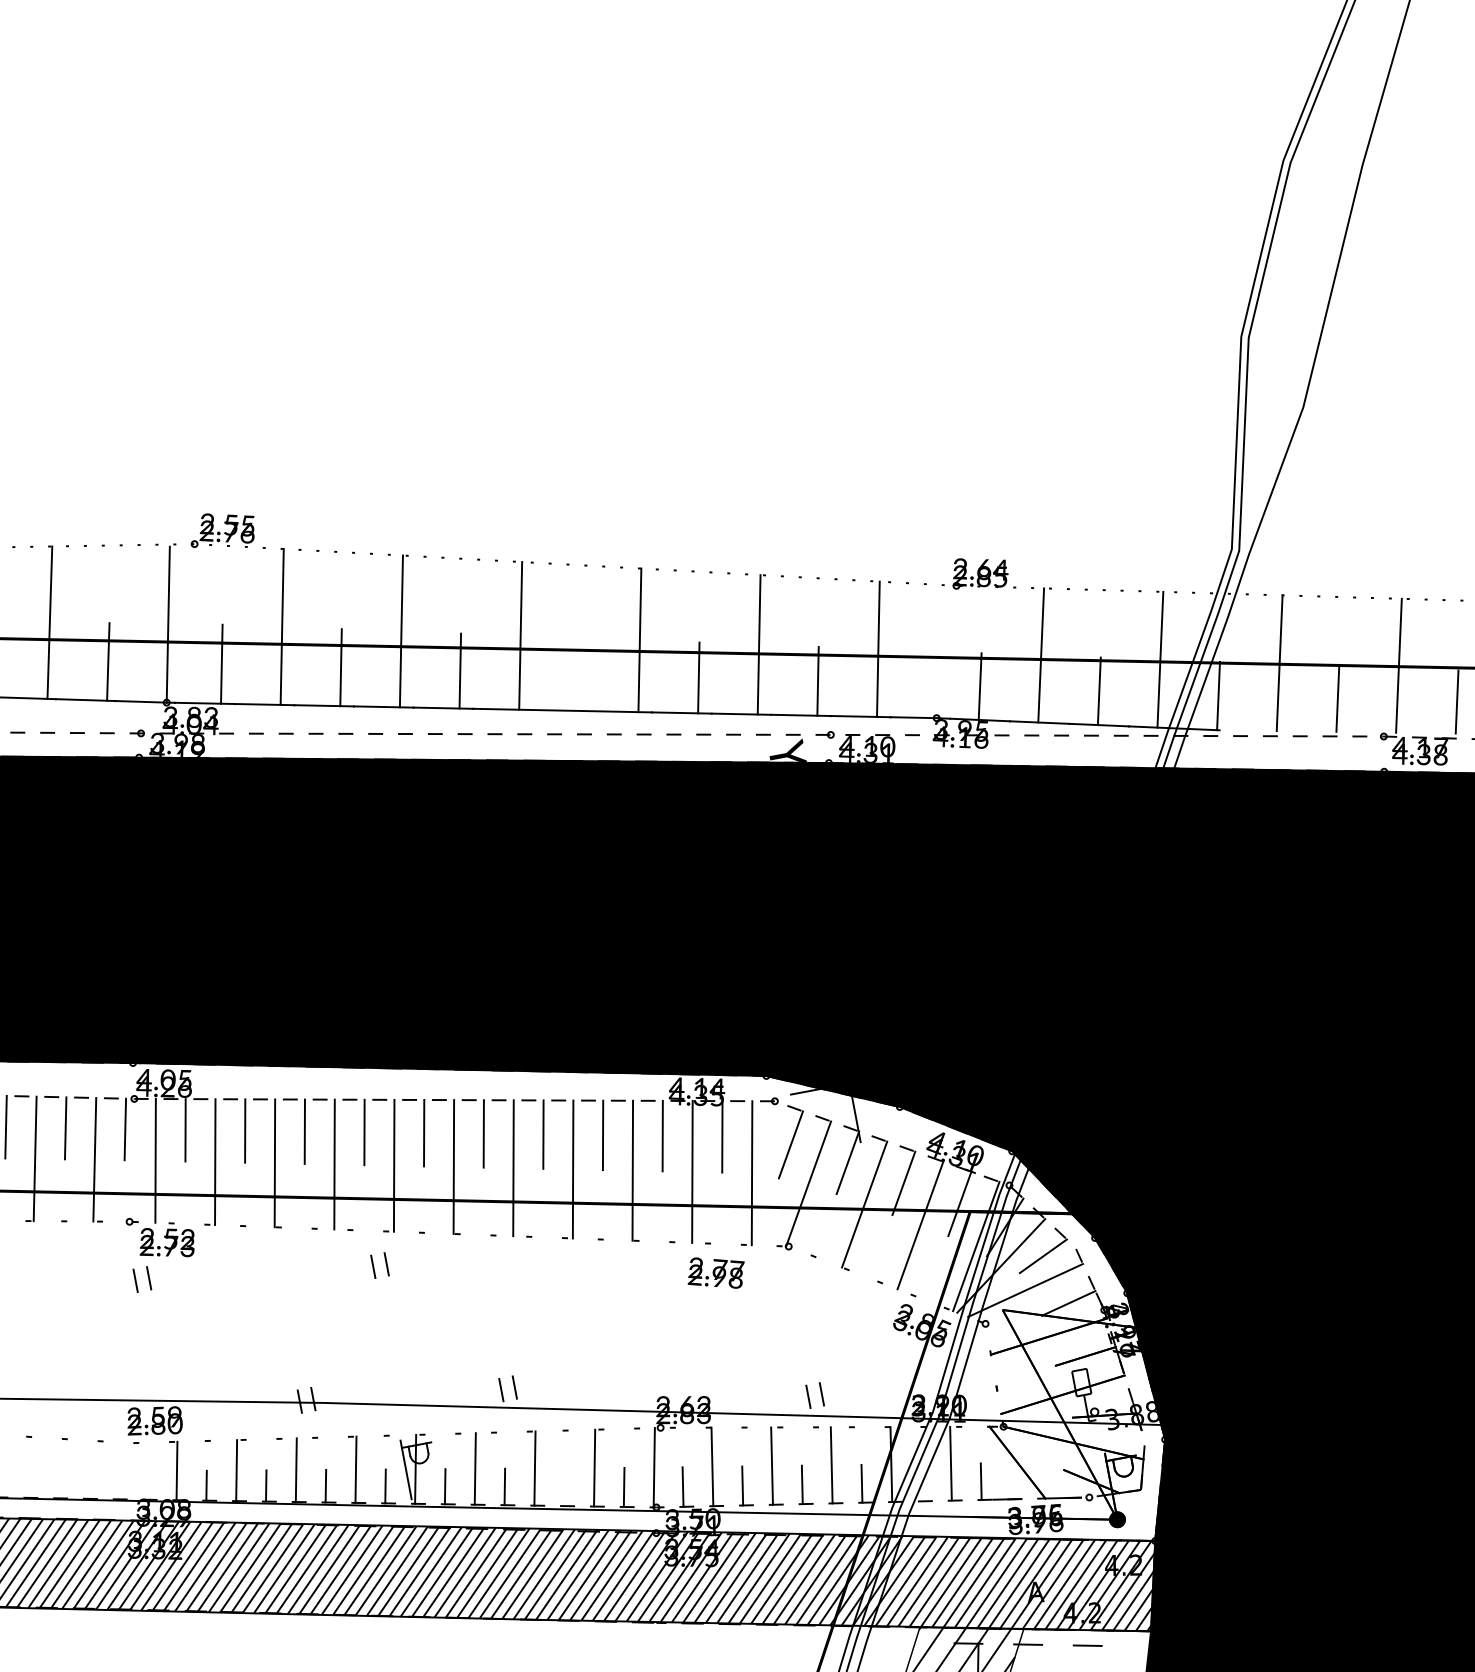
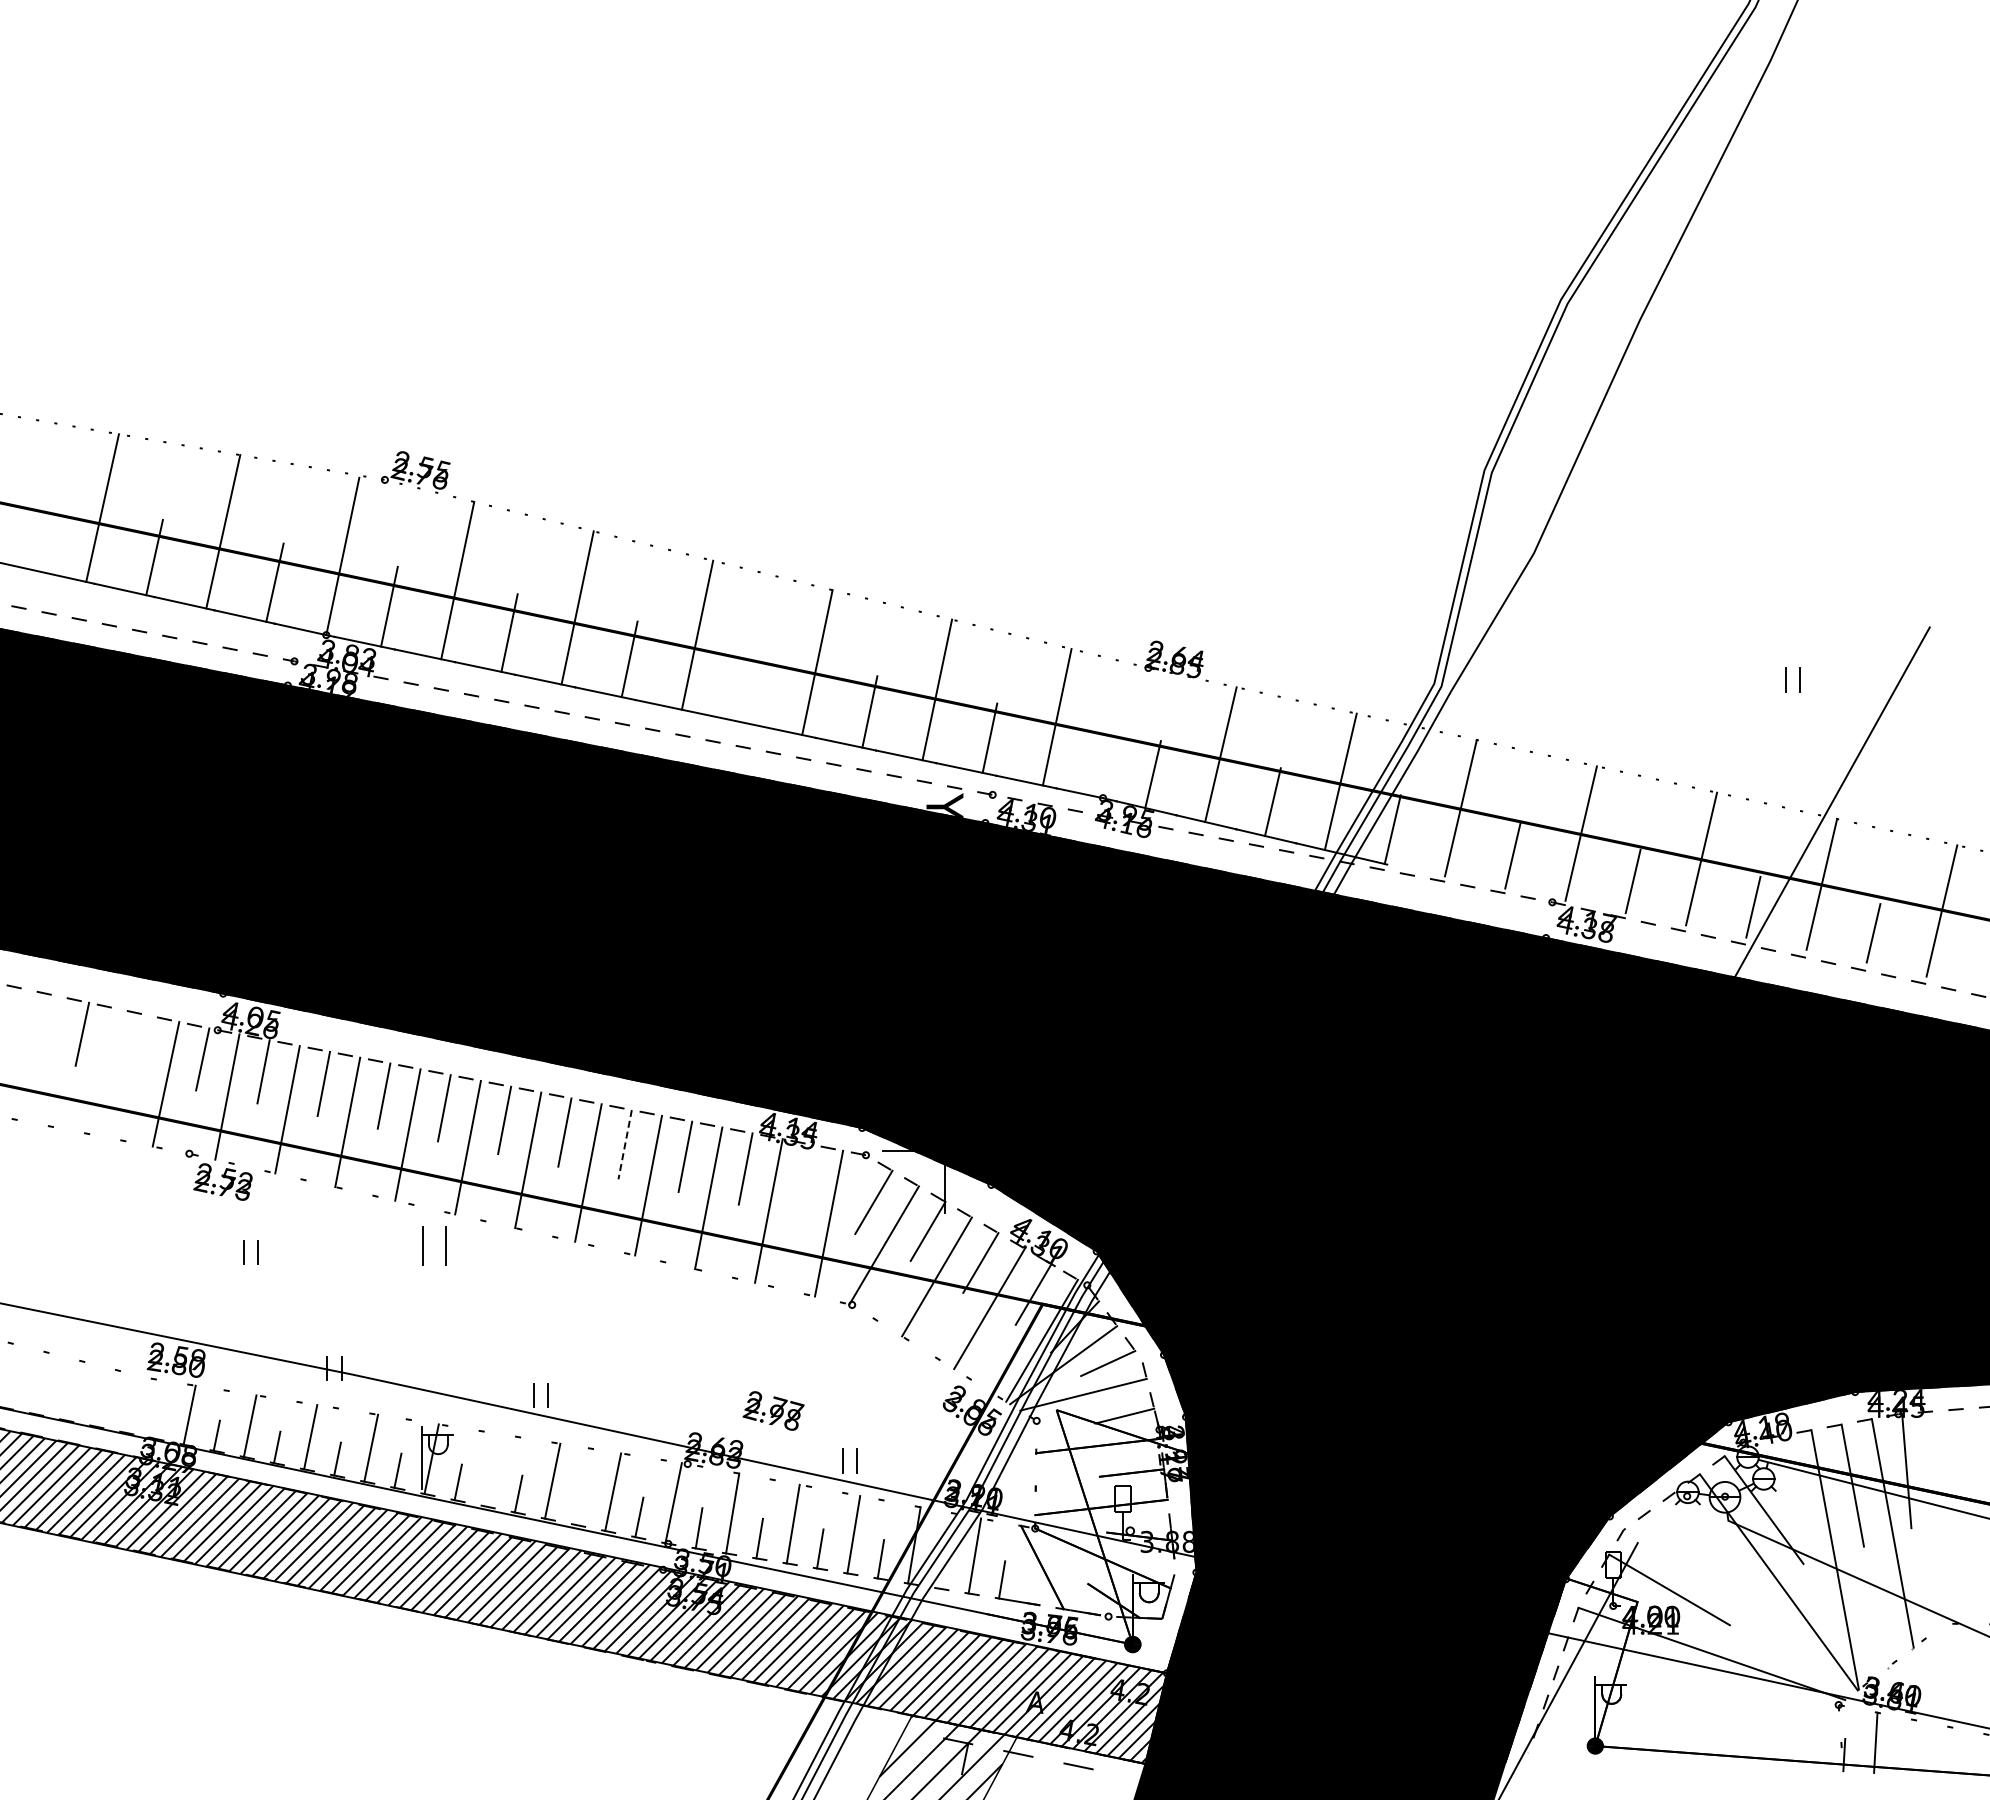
line: (65, 1127) -> (142, 1046), removed
line: (543, 1135) -> (625, 1145), solid -> dashed
line: (721, 1136) -> (805, 1180), removed
line: (34, 1158) -> (105, 1071), removed
part: (379, 1265) -> (434, 1245), size x1.6
text: (716, 1272) -> (773, 1410), moved
part: (141, 1279) -> (250, 1252), moved
line: (474, 1469) -> (491, 1470), removed

